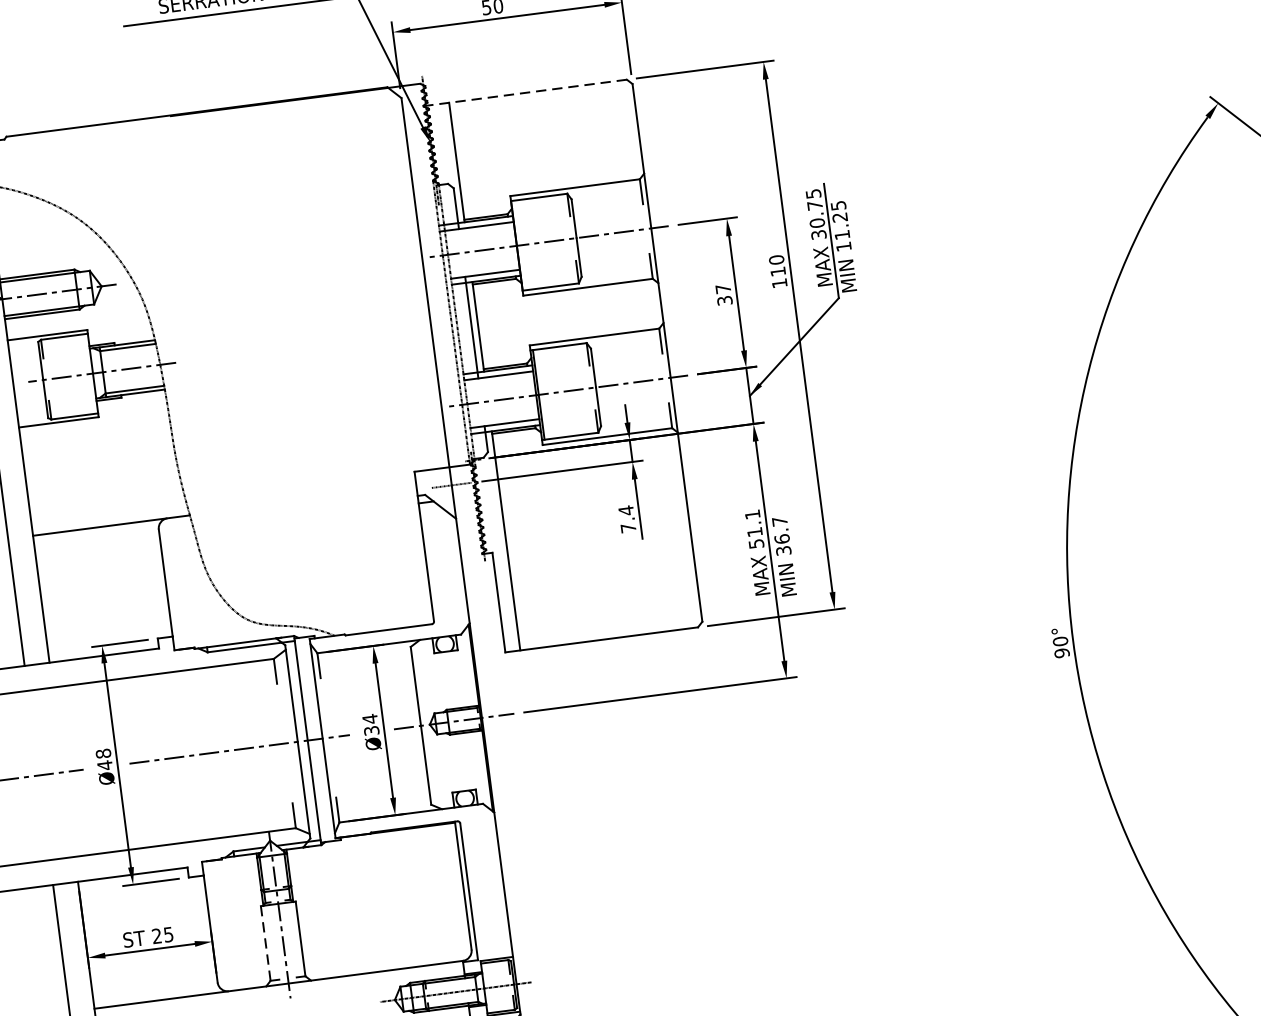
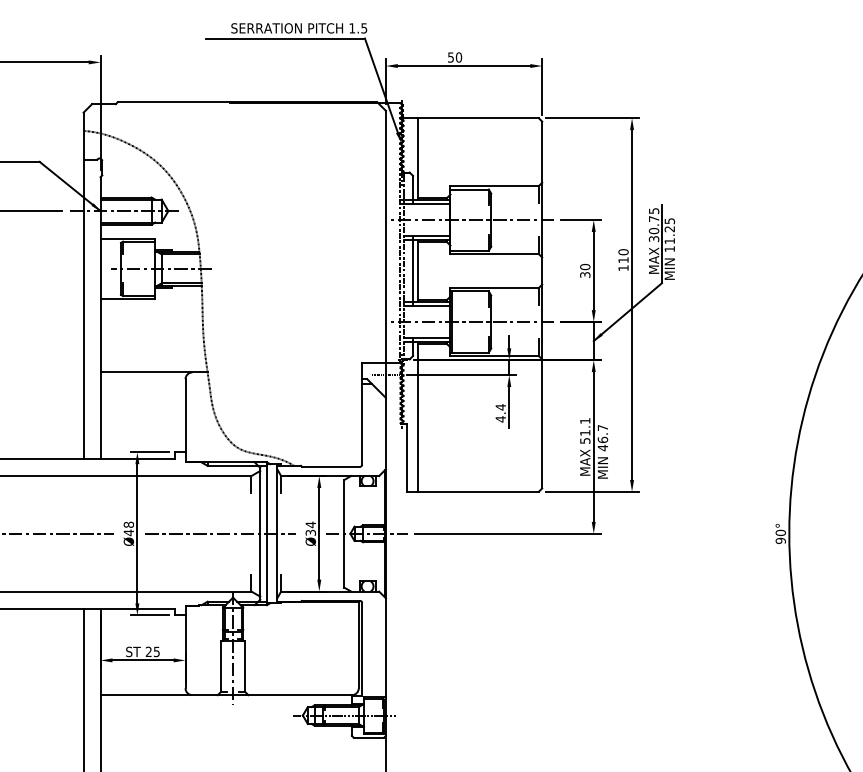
line: (525, 93) -> (469, 118), dashed -> solid
text: (723, 288) -> (585, 266), 37 -> 30
text: (628, 528) -> (500, 419), 7.4 -> 4.4
text: (782, 550) -> (602, 447), 36.7 -> 46.7
line: (266, 942) -> (221, 665), dashed -> solid

